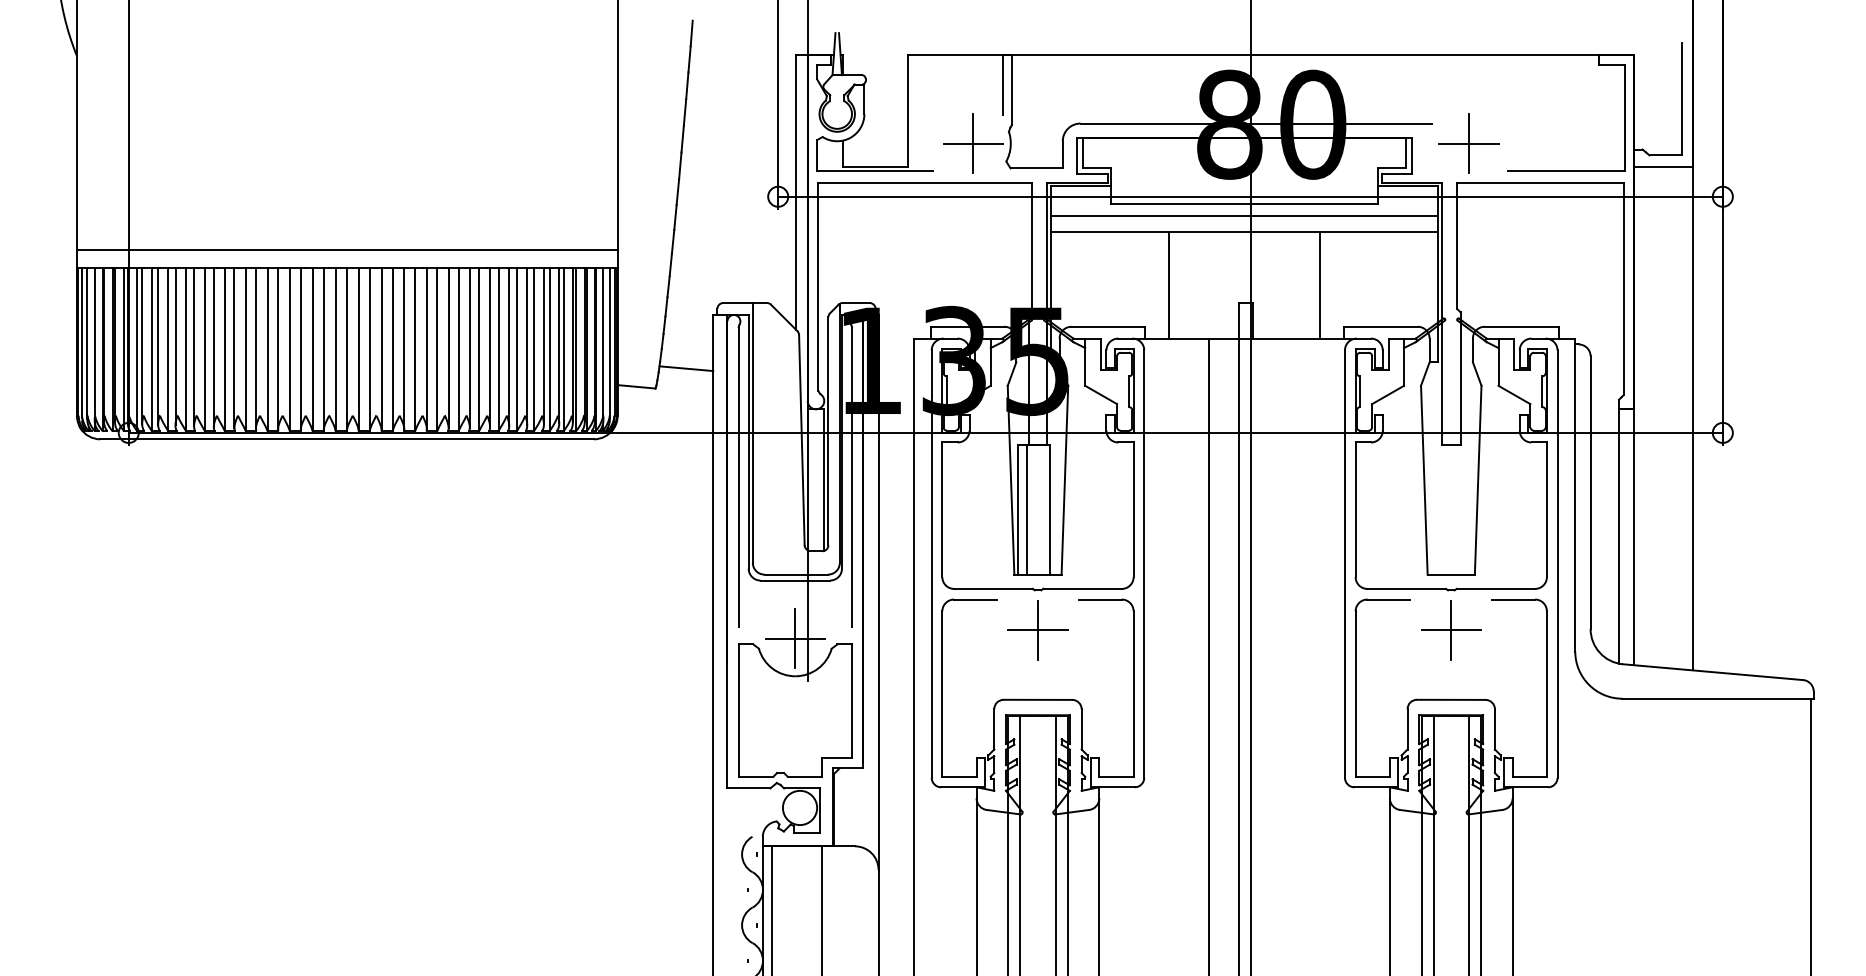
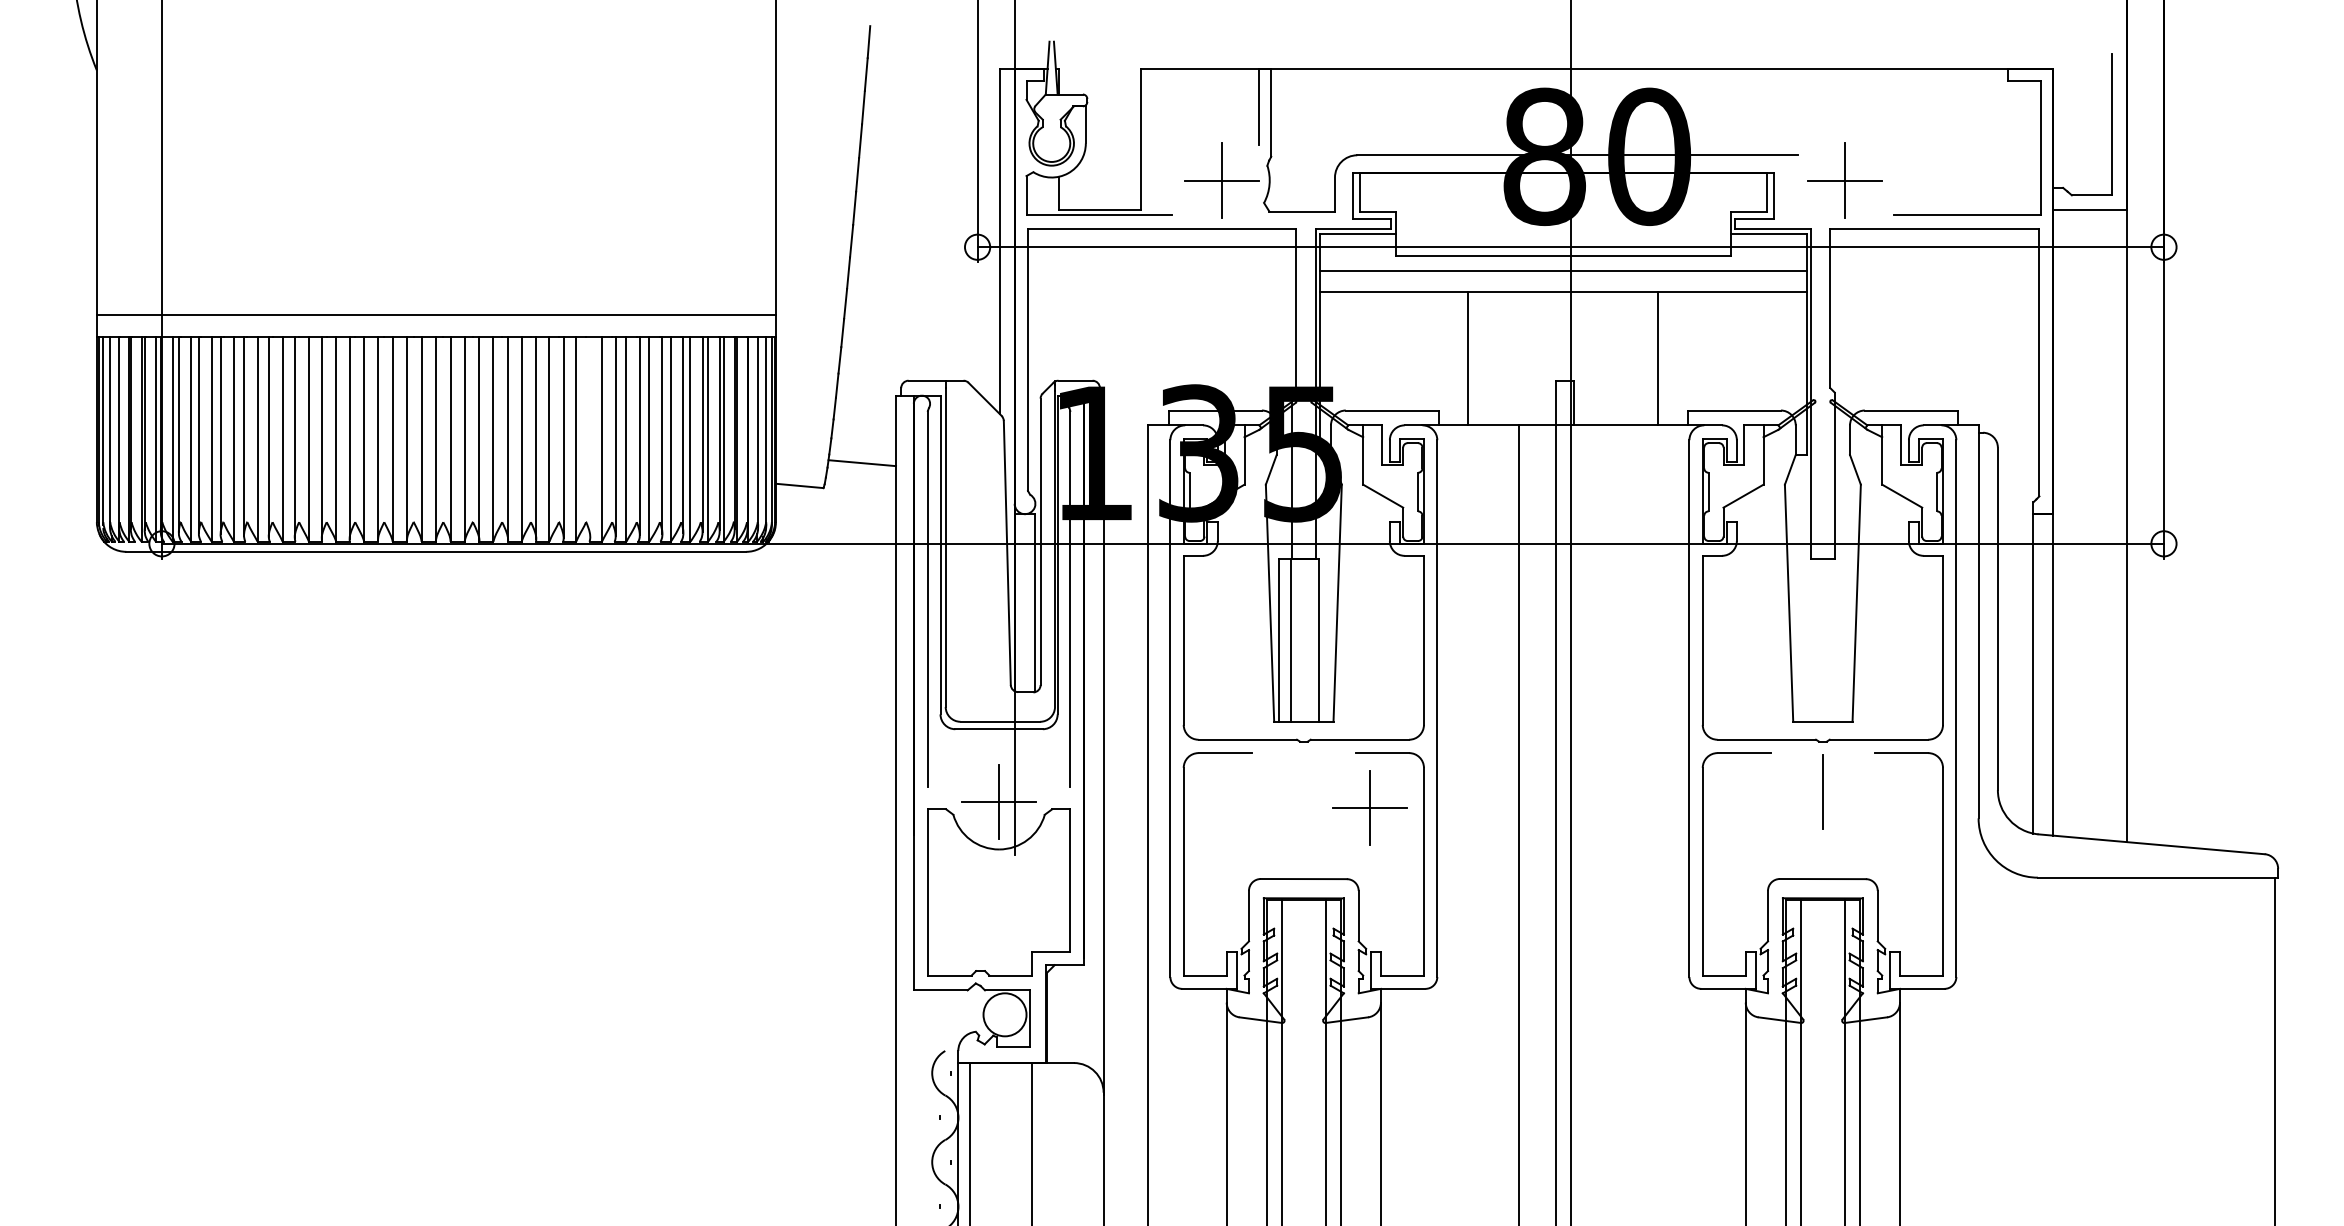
line: (469, 347) -> (589, 436), removed
part: (1037, 630) -> (1369, 808), moved
line: (1450, 630) -> (1821, 791), removed

